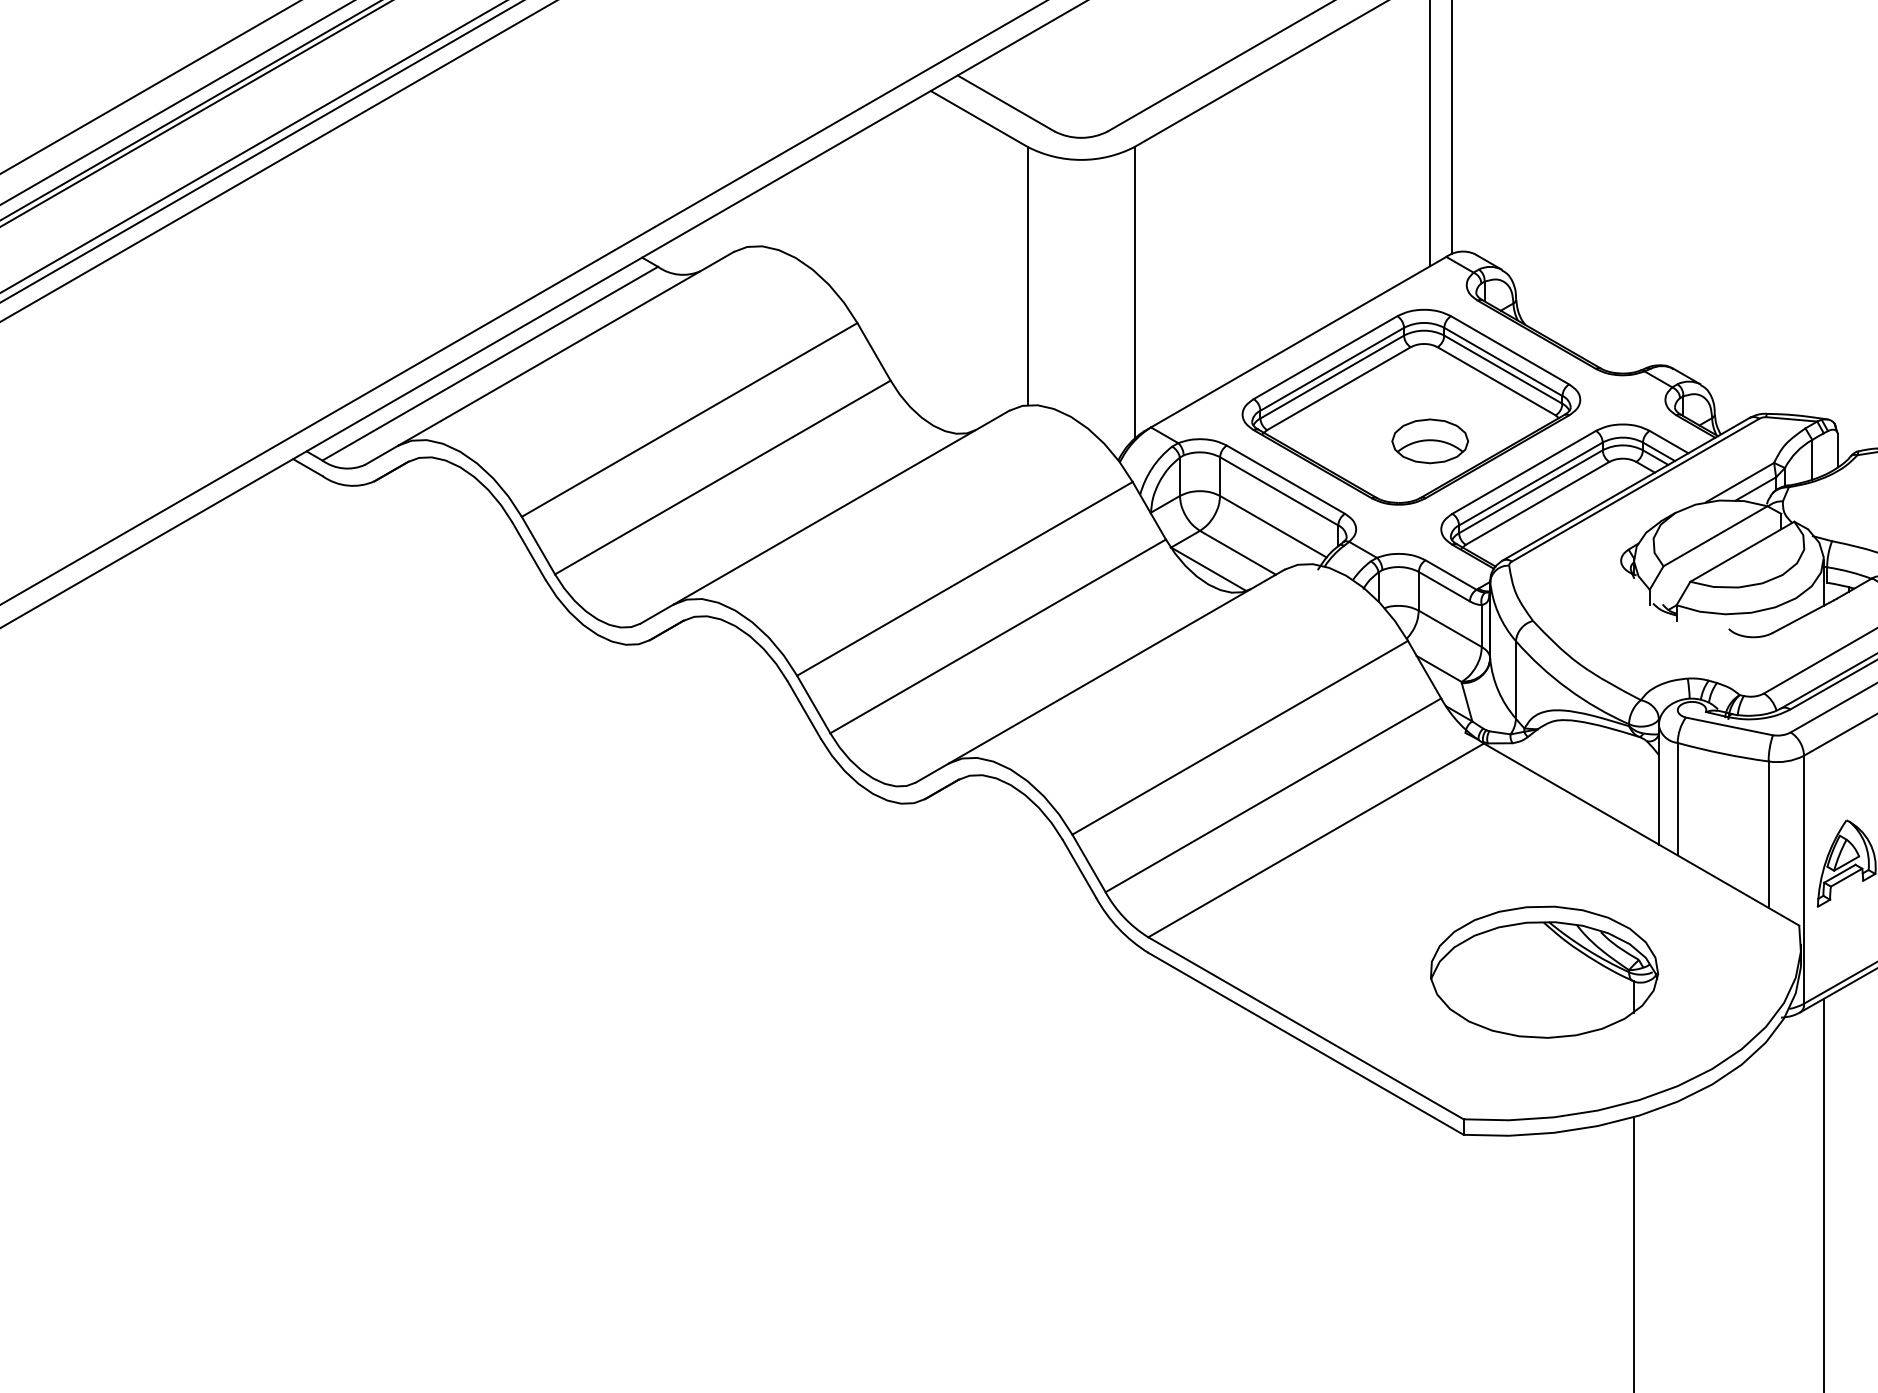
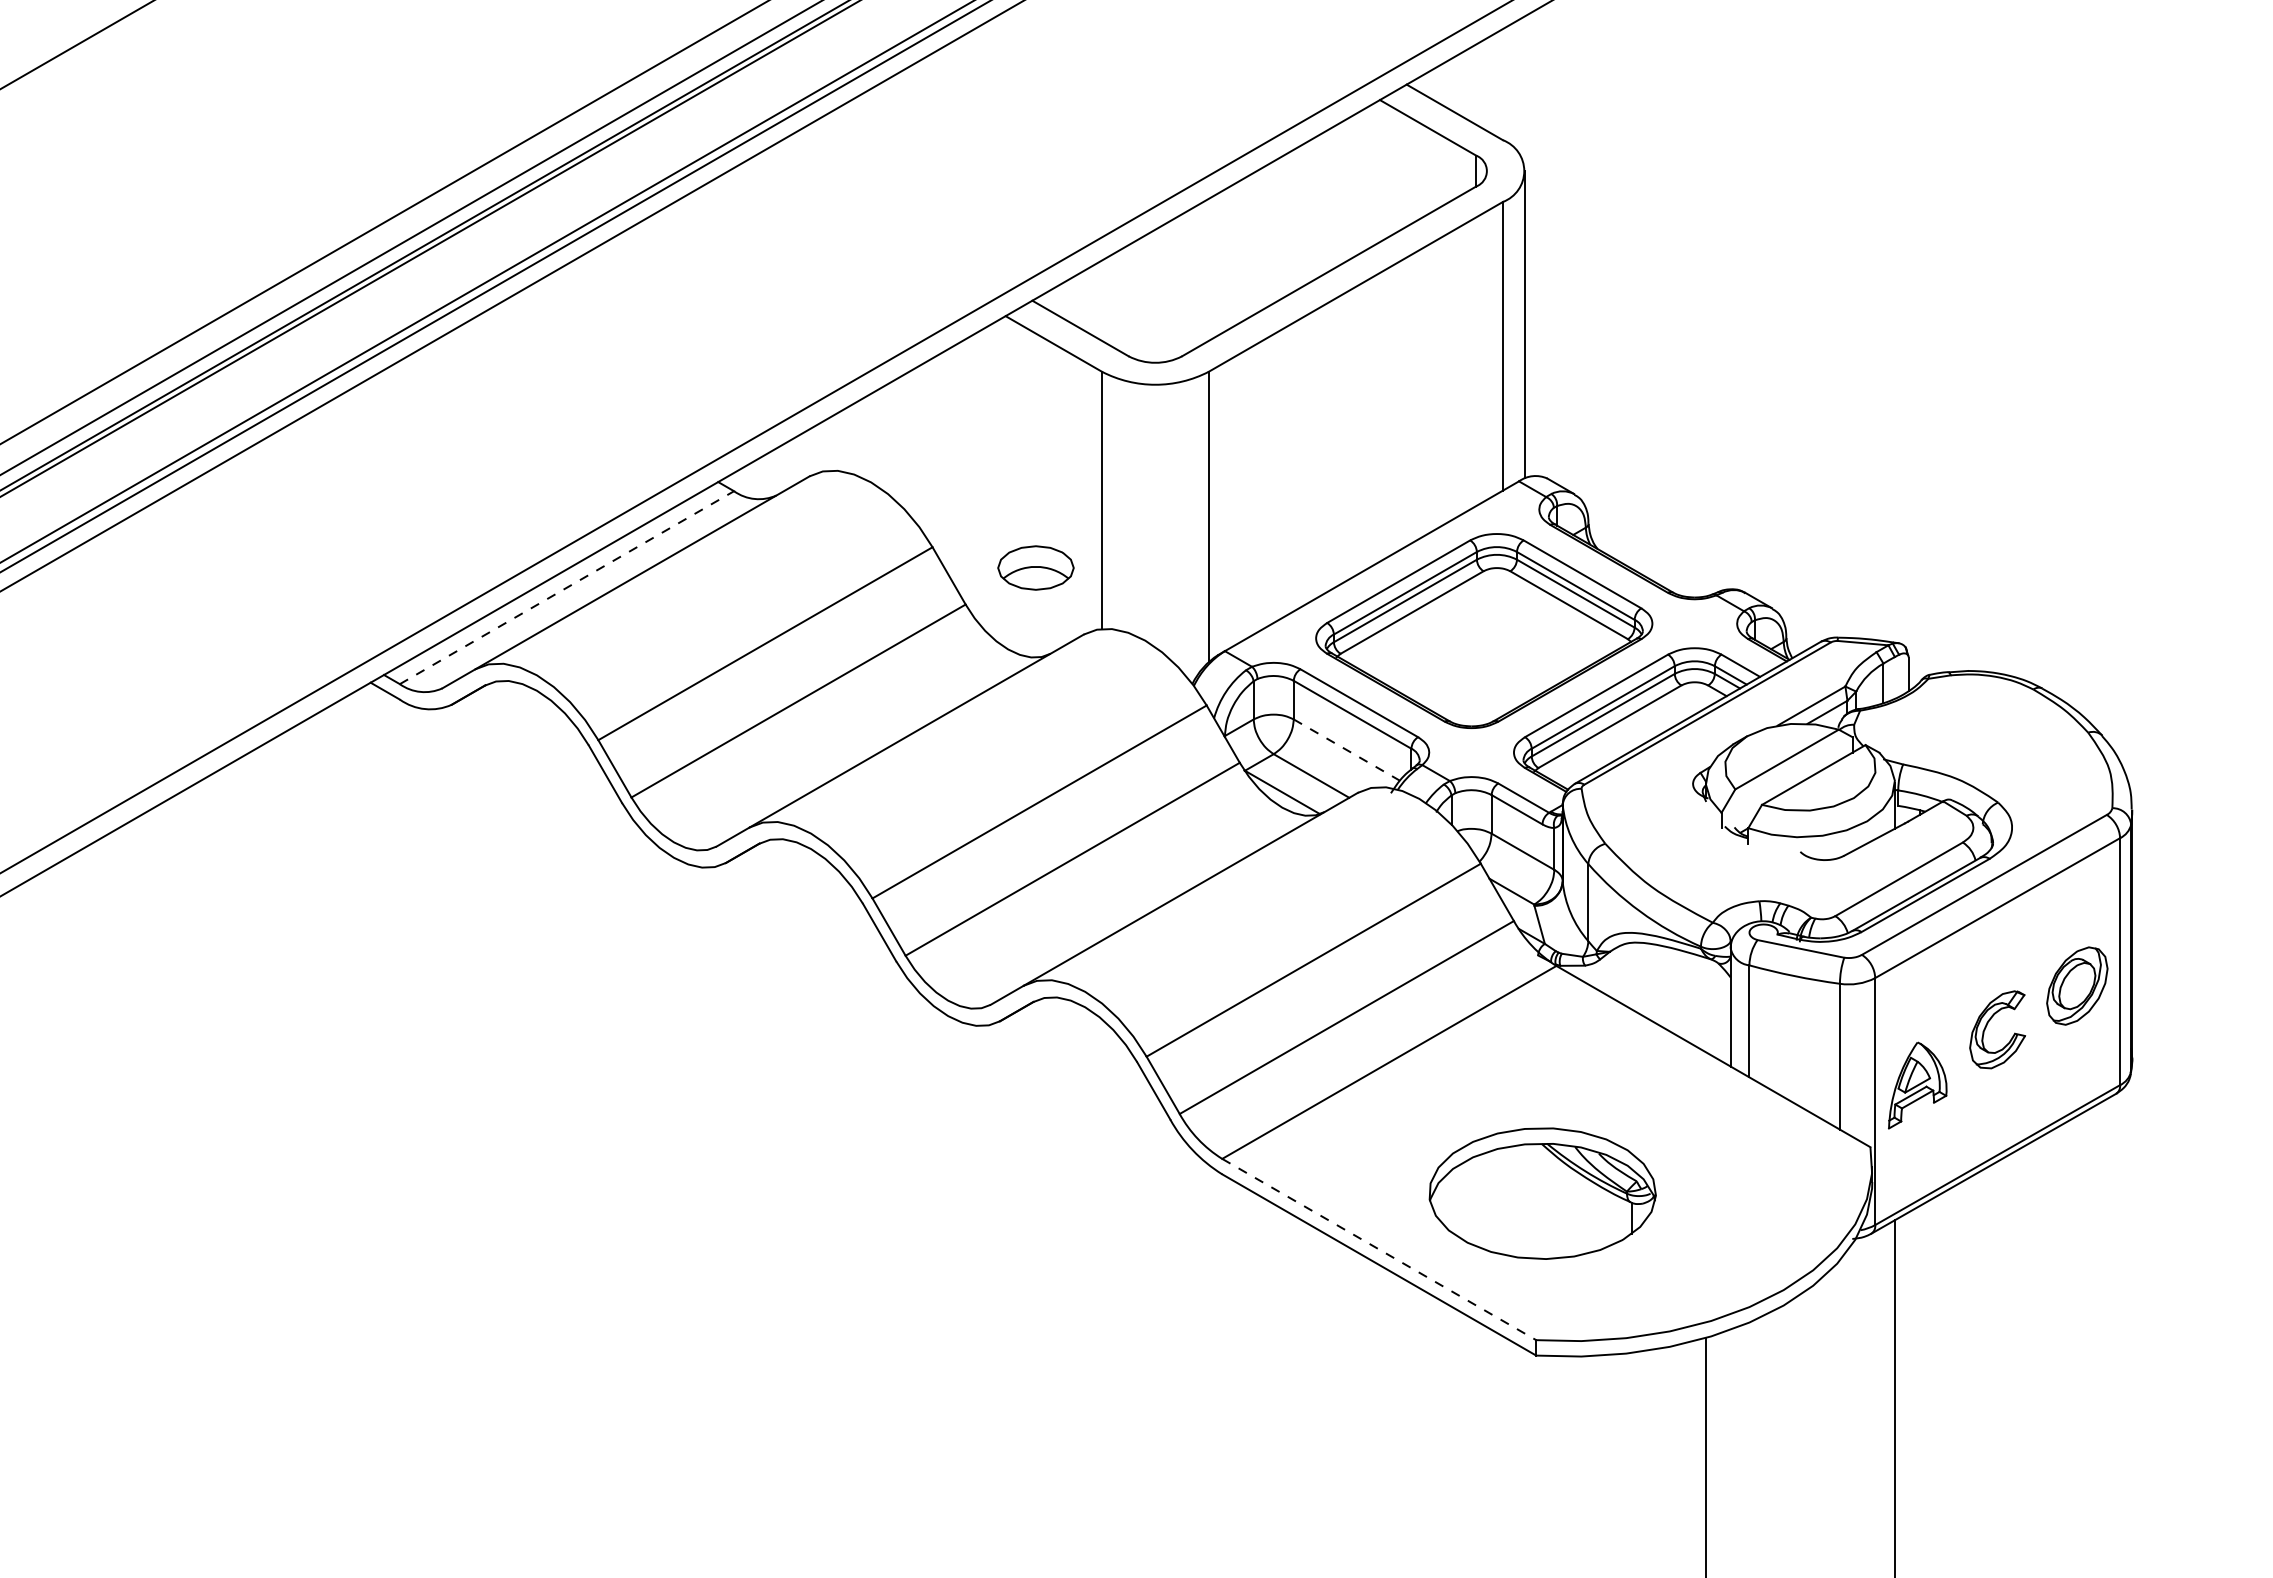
line: (489, 363) -> (566, 587), solid -> dashed
part: (1429, 440) -> (1035, 567), moved
line: (1274, 527) -> (1347, 750), solid -> dashed
part: (1544, 972) -> (1542, 1193), moved
line: (1306, 1028) -> (1379, 1249), solid -> dashed

